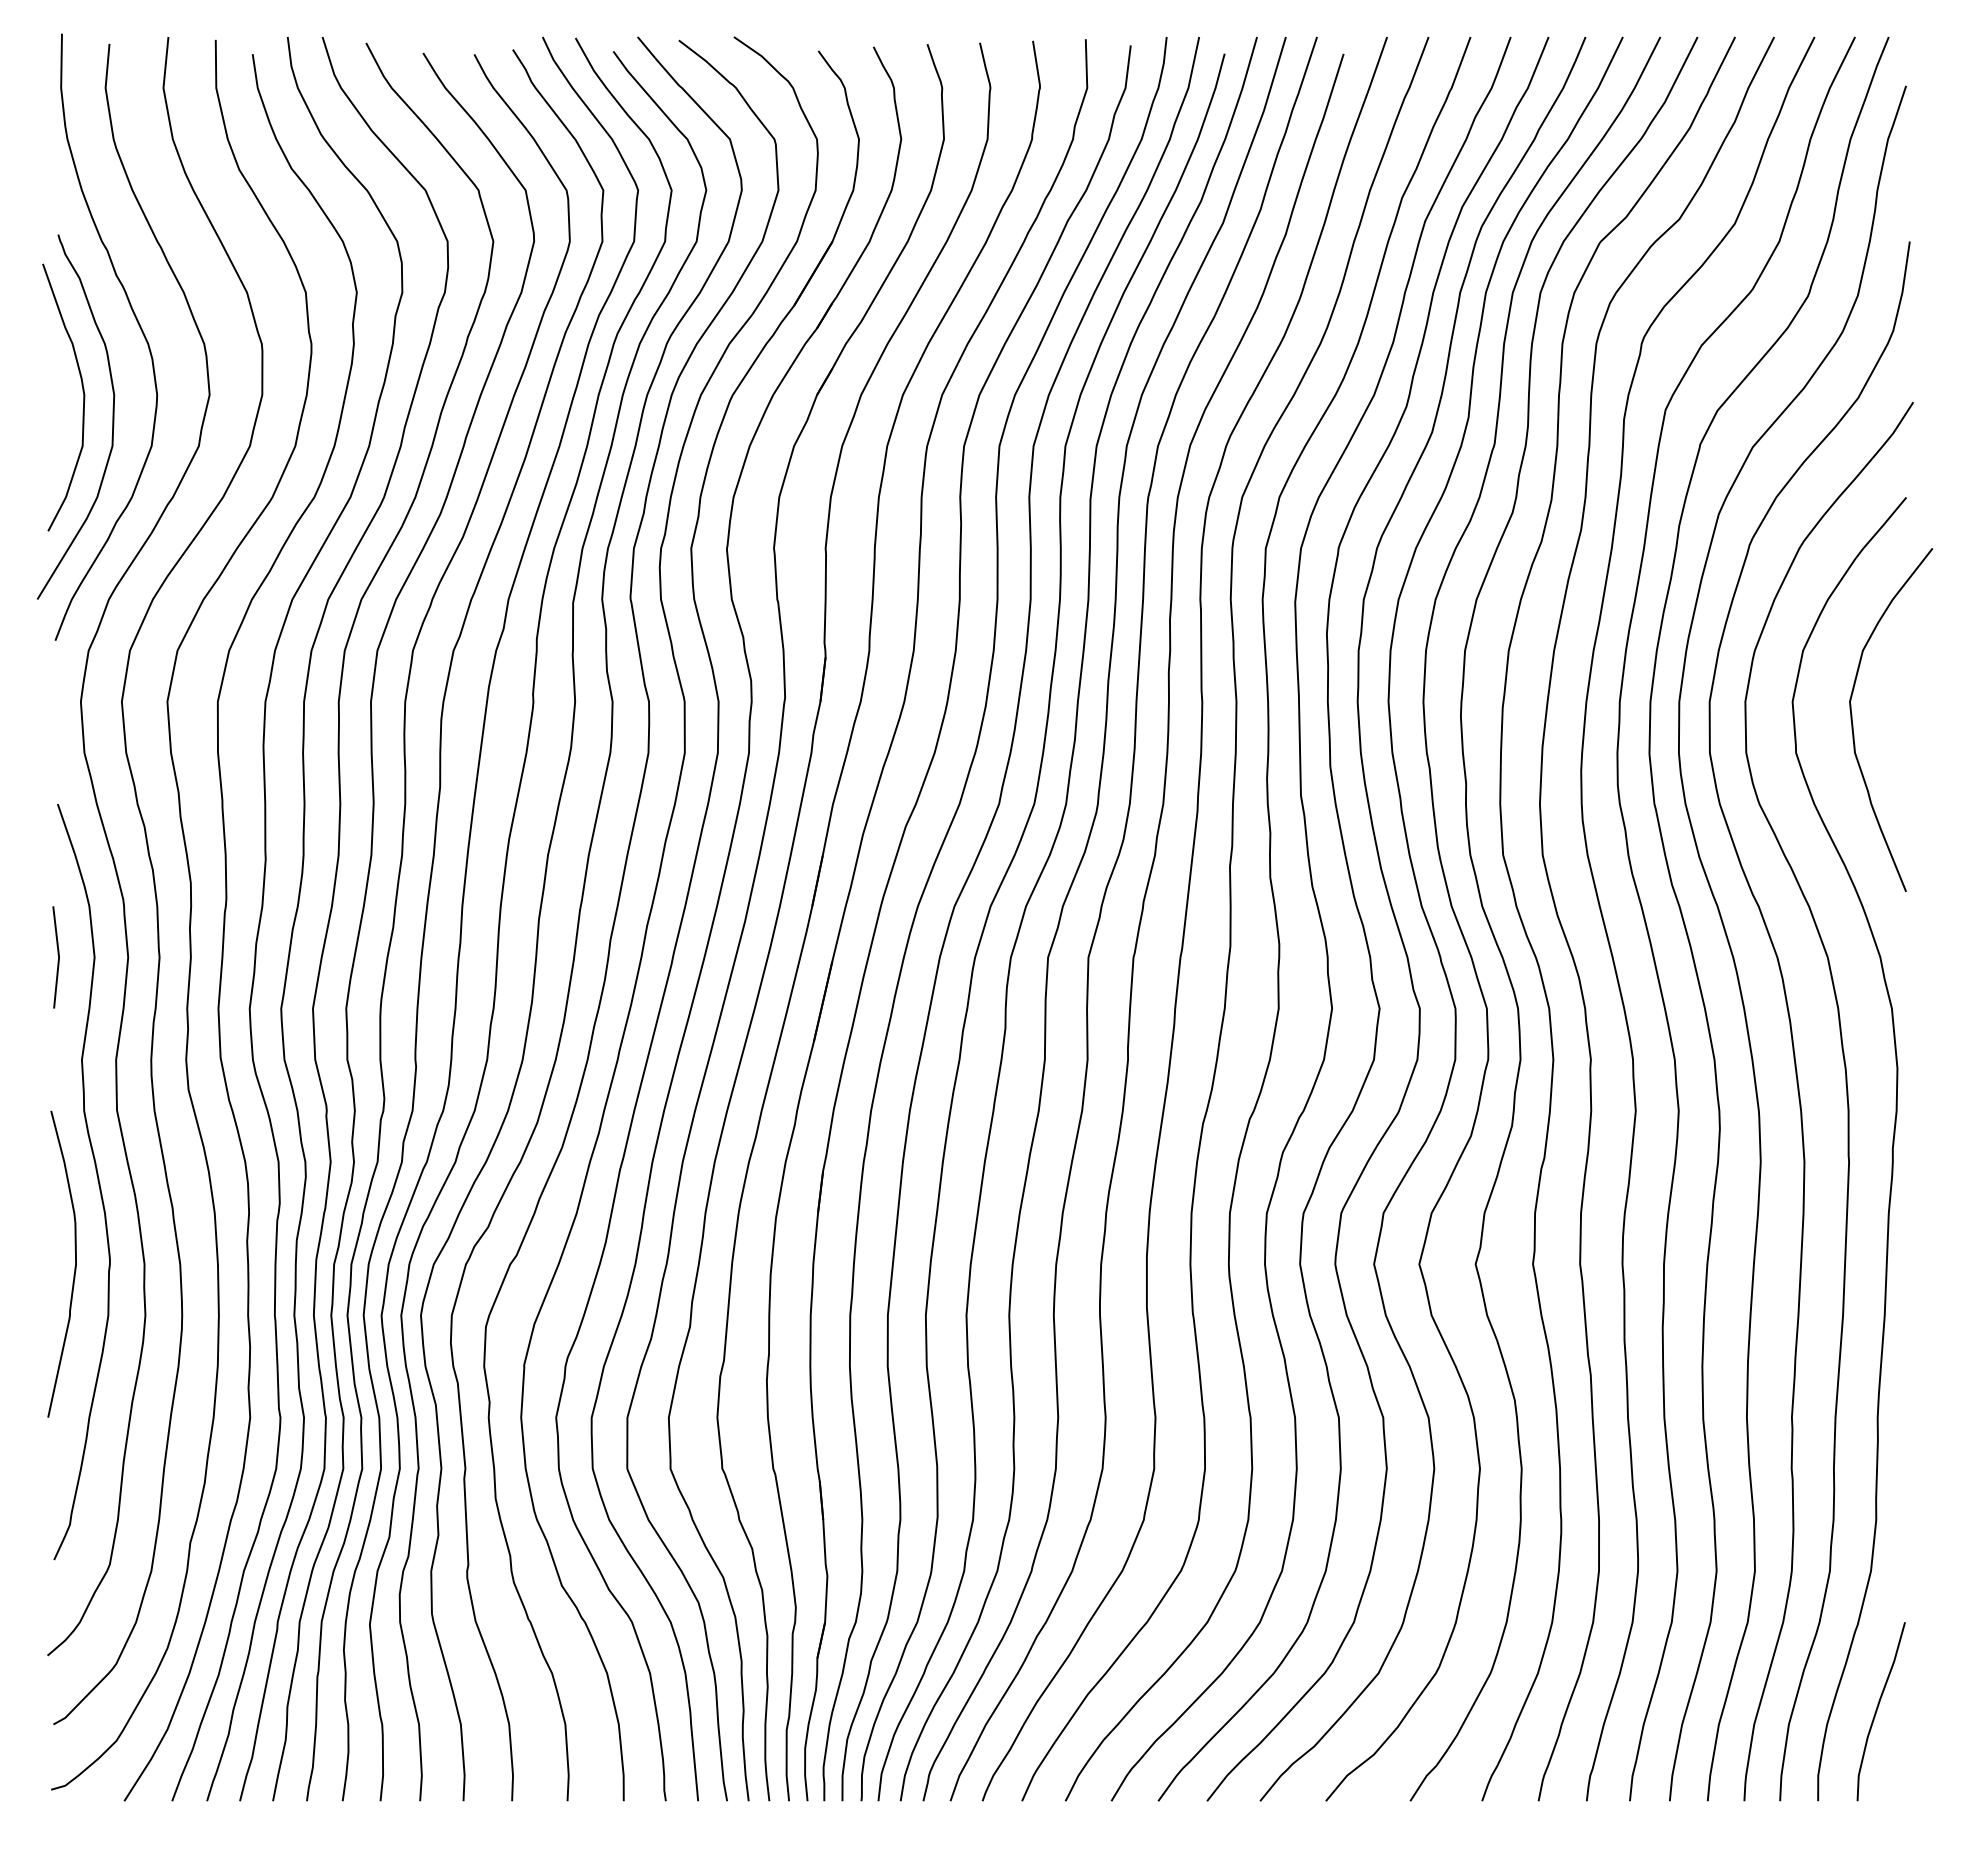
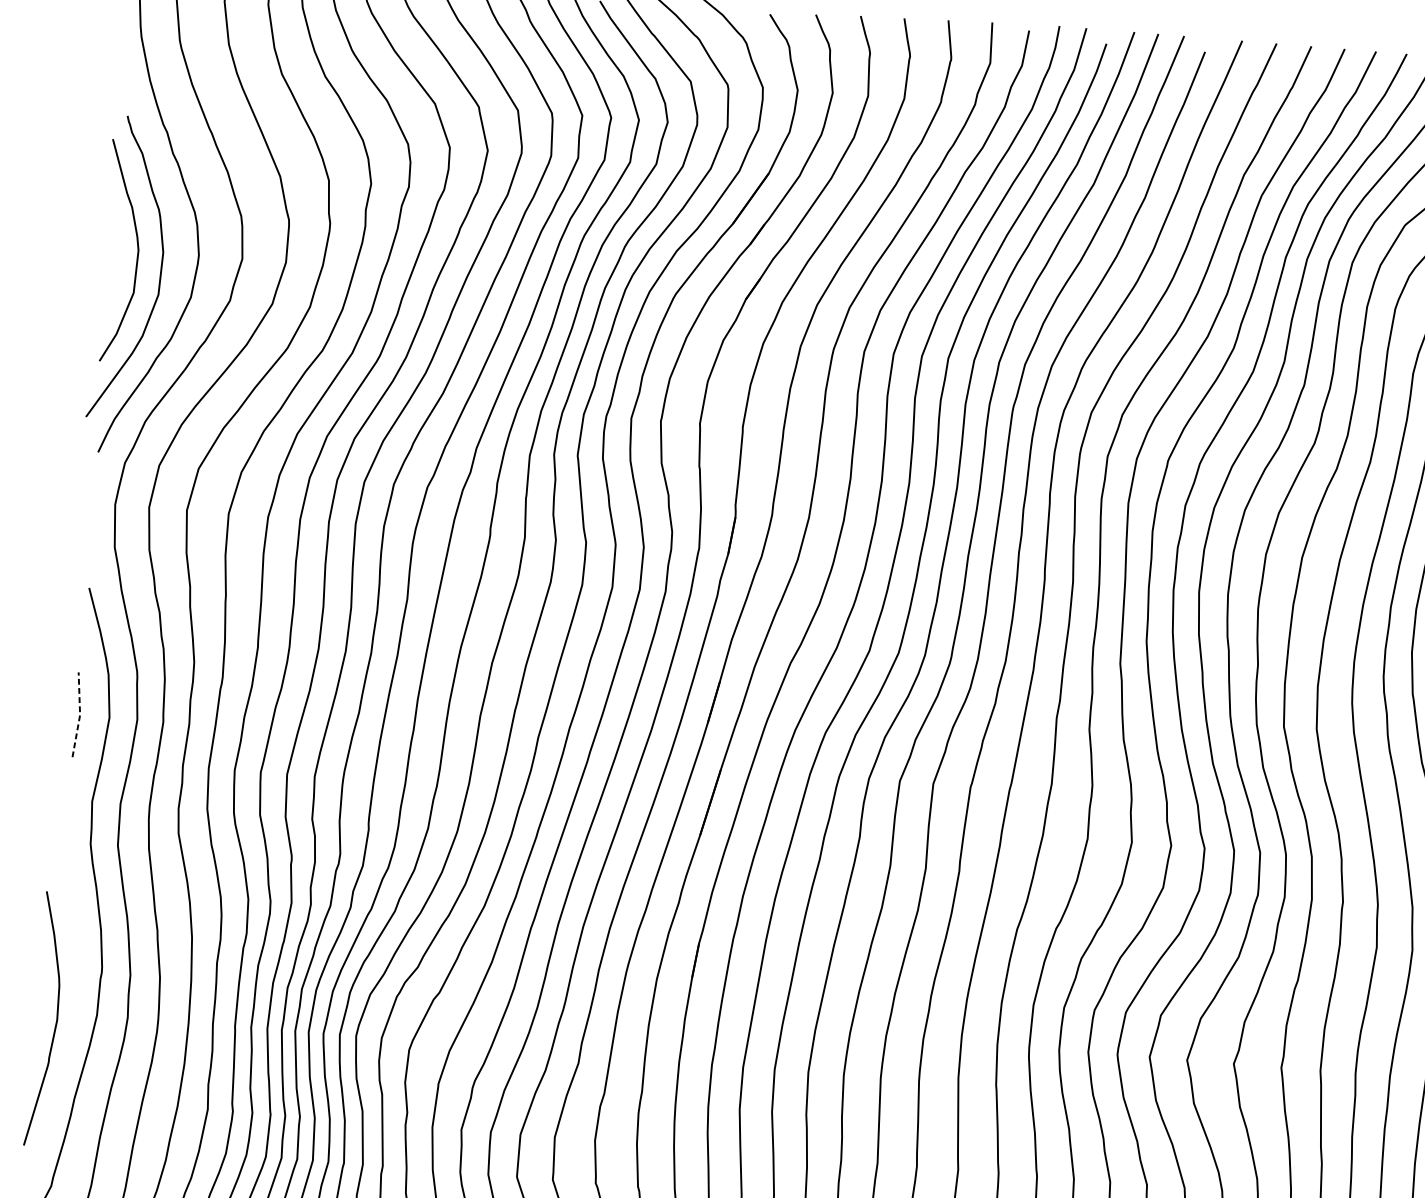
line: (59, 957) -> (80, 715), solid -> dashed
curve: (74, 1266) -> (55, 1021), moved

